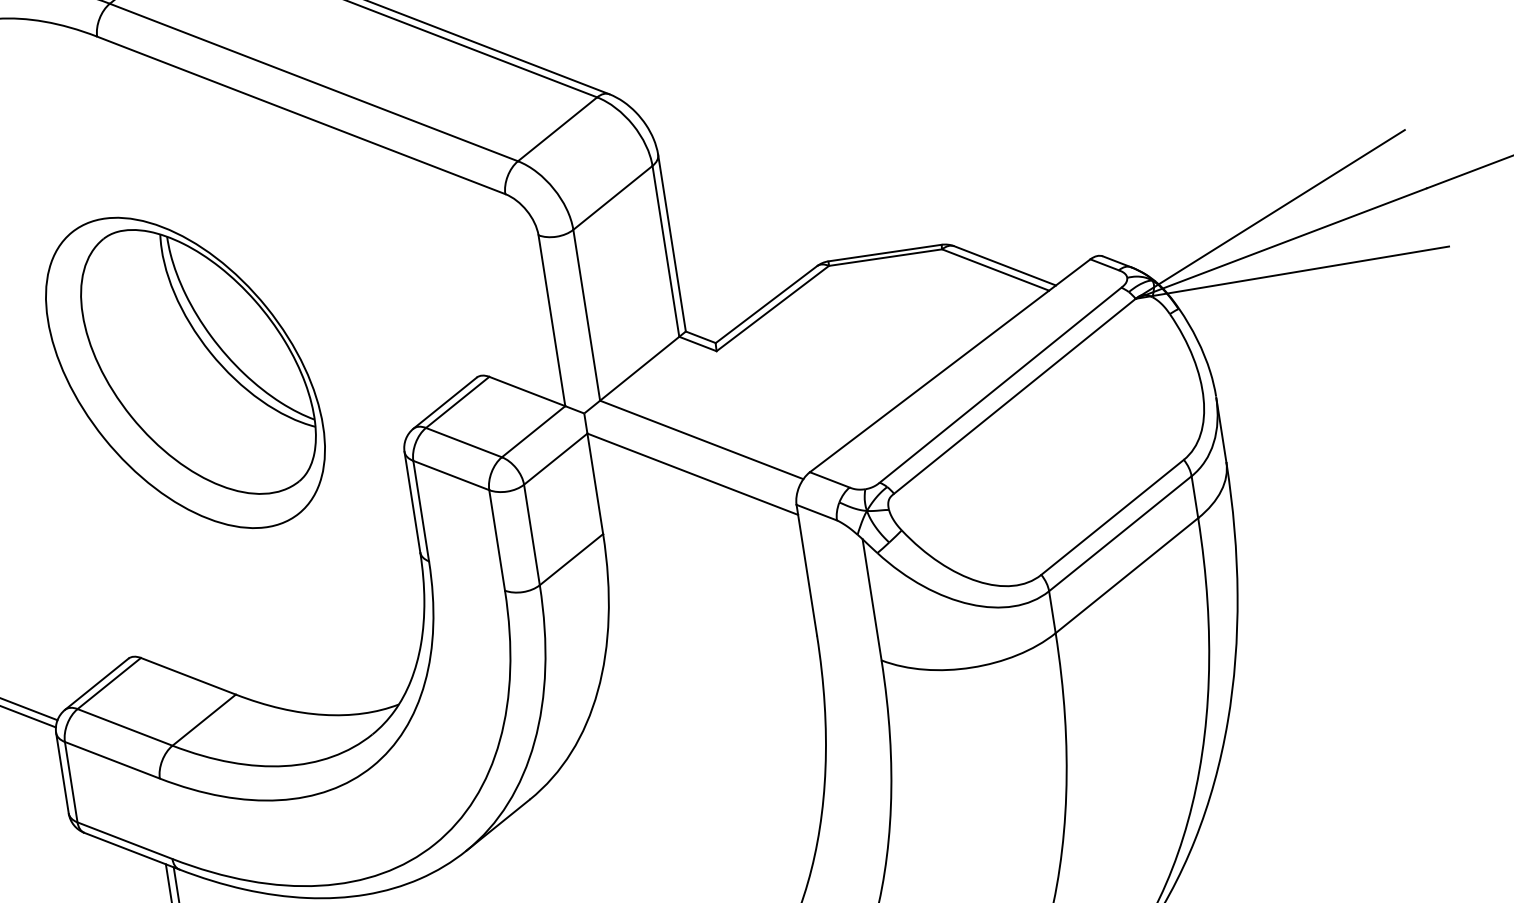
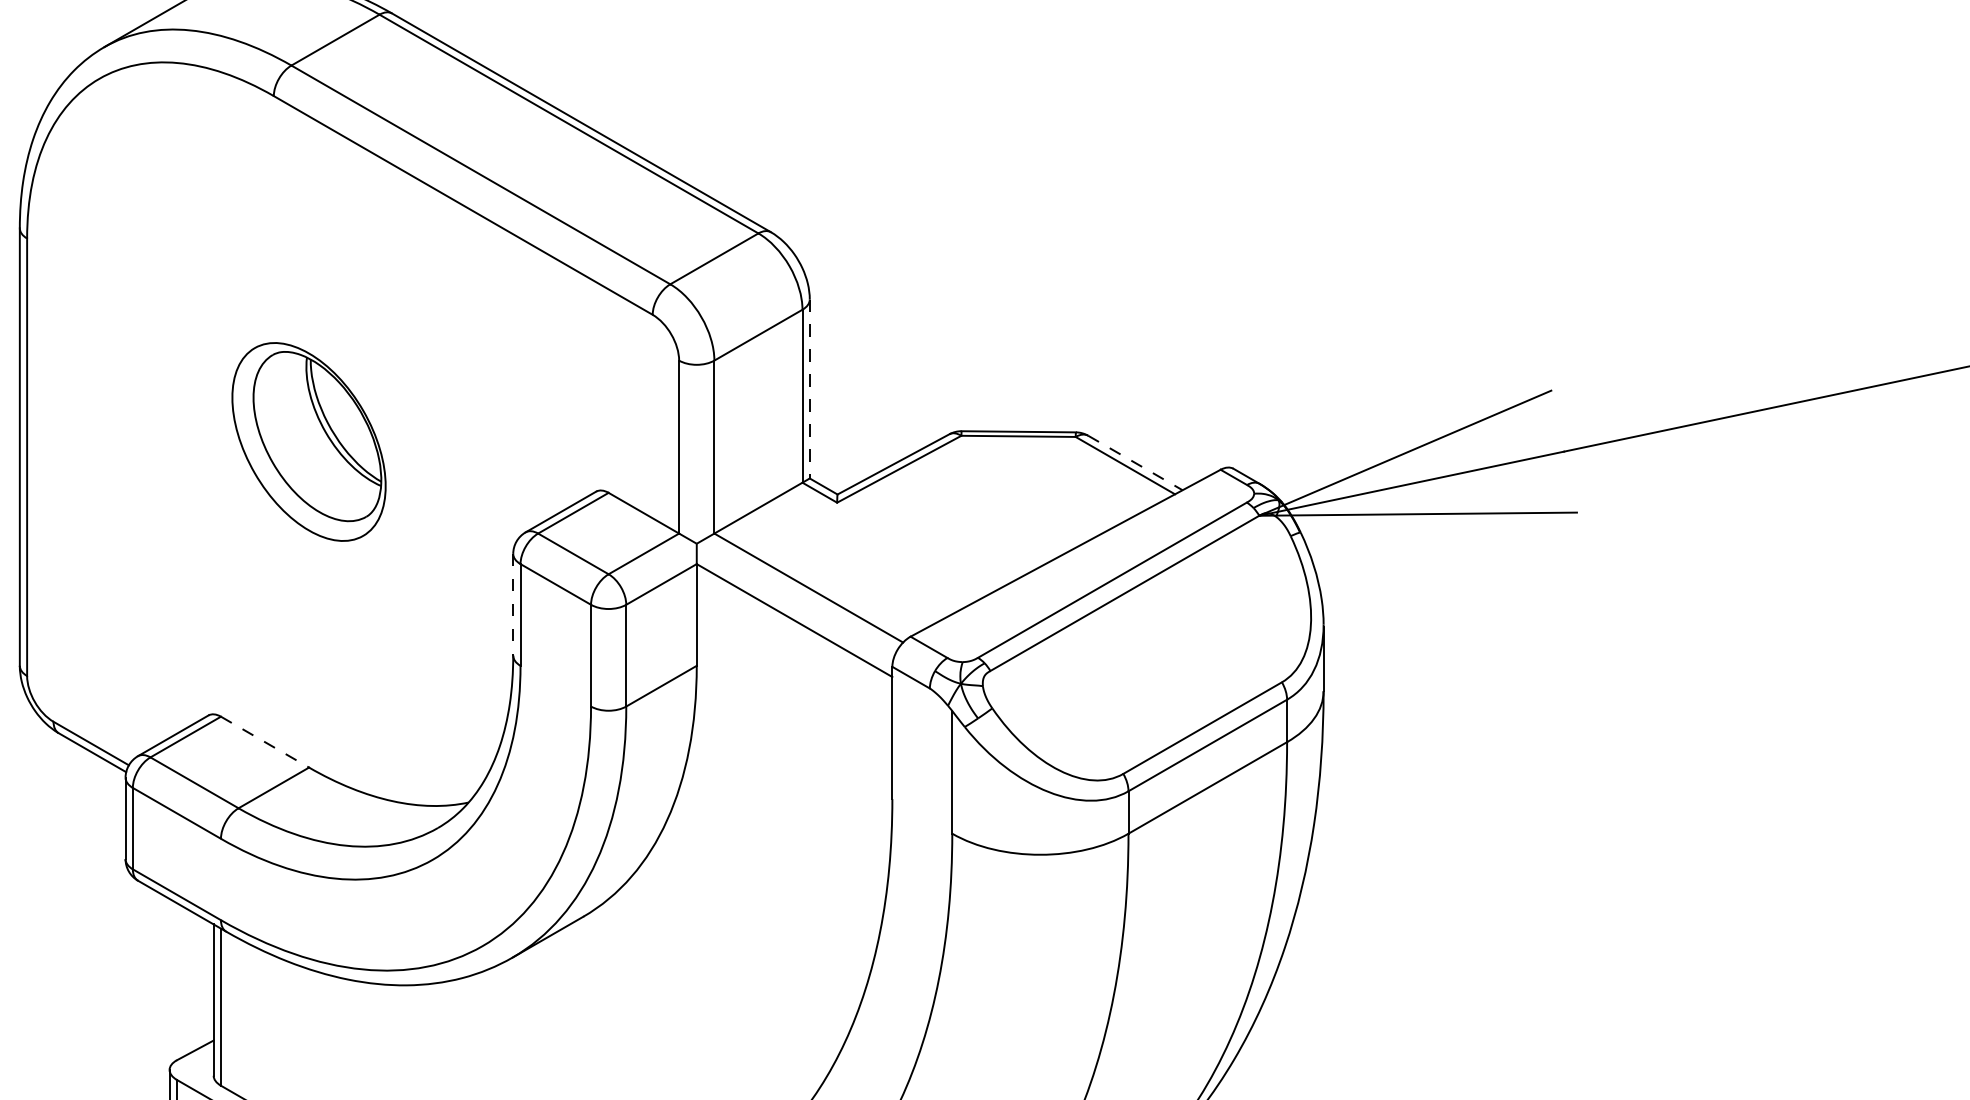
line: (671, 243) -> (809, 389), solid -> dashed
line: (1005, 265) -> (1135, 462), solid -> dashed
part: (184, 372) -> (308, 441), size x0.6
line: (412, 501) -> (513, 604), solid -> dashed
line: (188, 676) -> (265, 742), solid -> dashed

